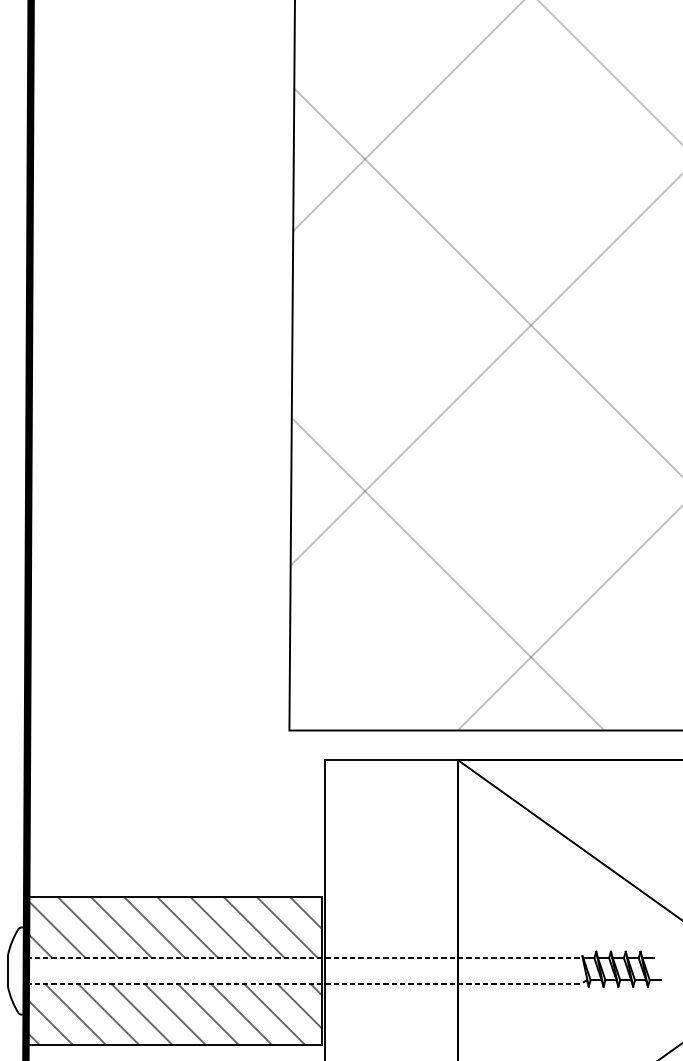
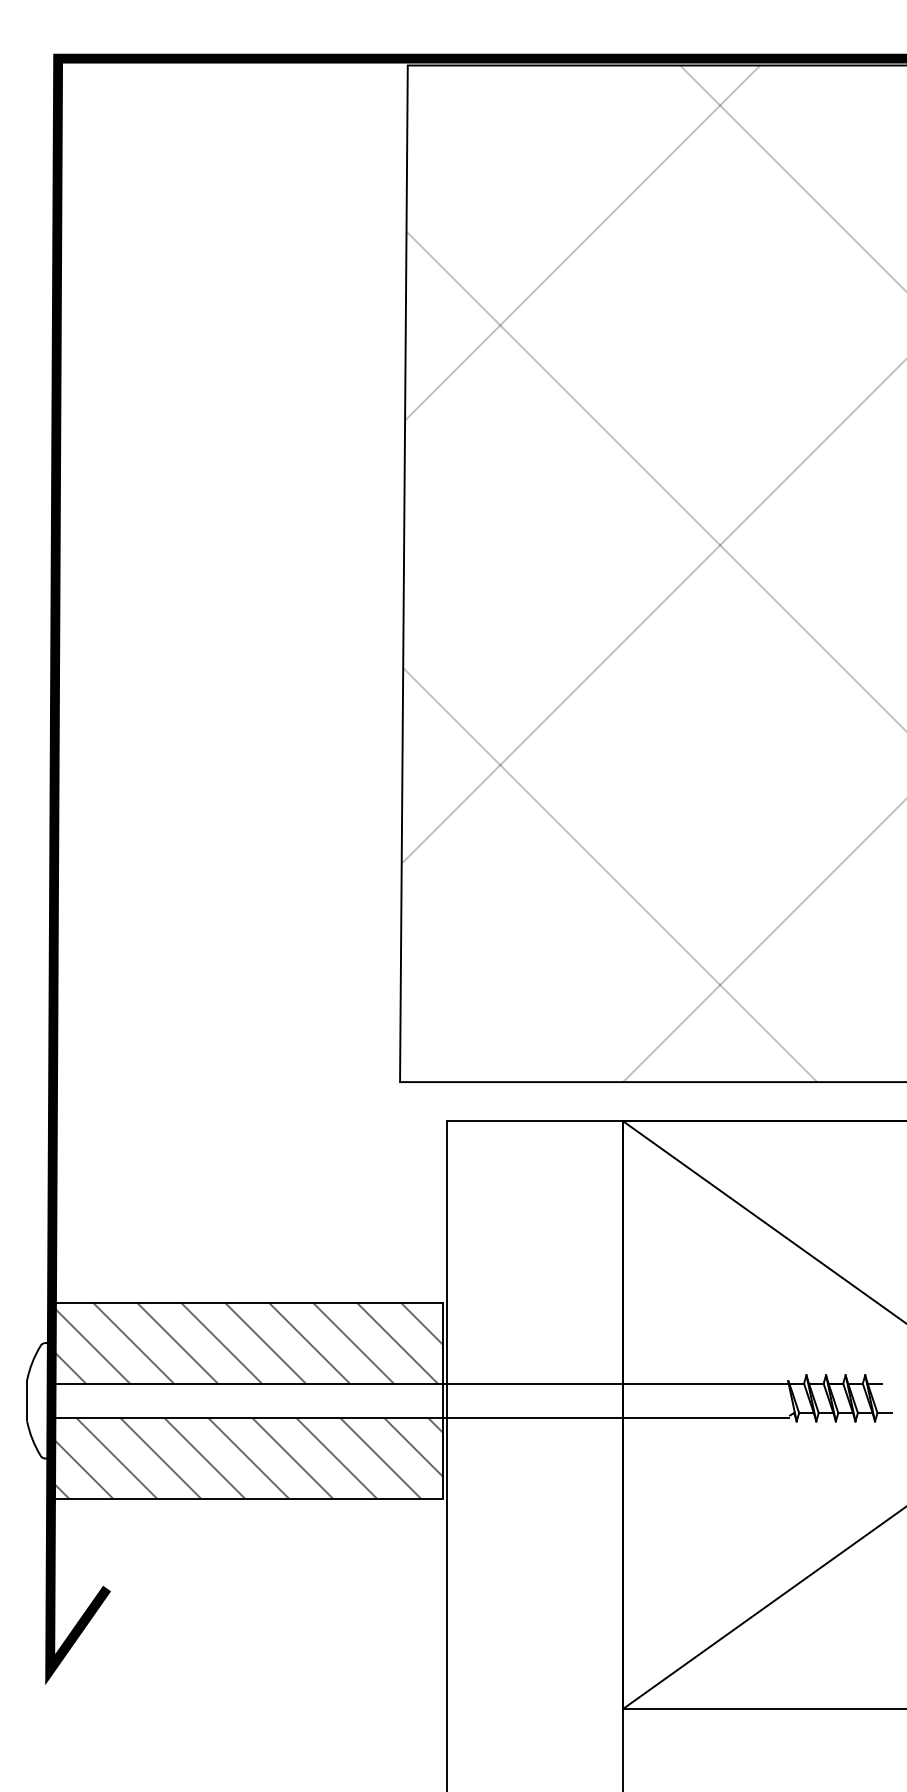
line: (304, 957) -> (420, 1383), dashed -> solid
line: (304, 983) -> (420, 1417), dashed -> solid

